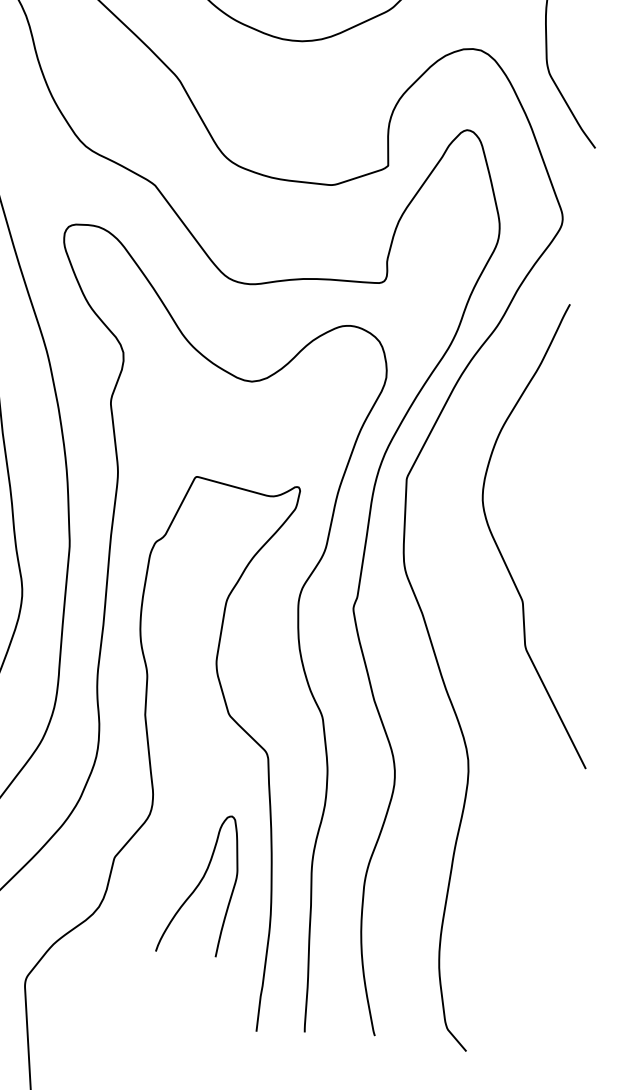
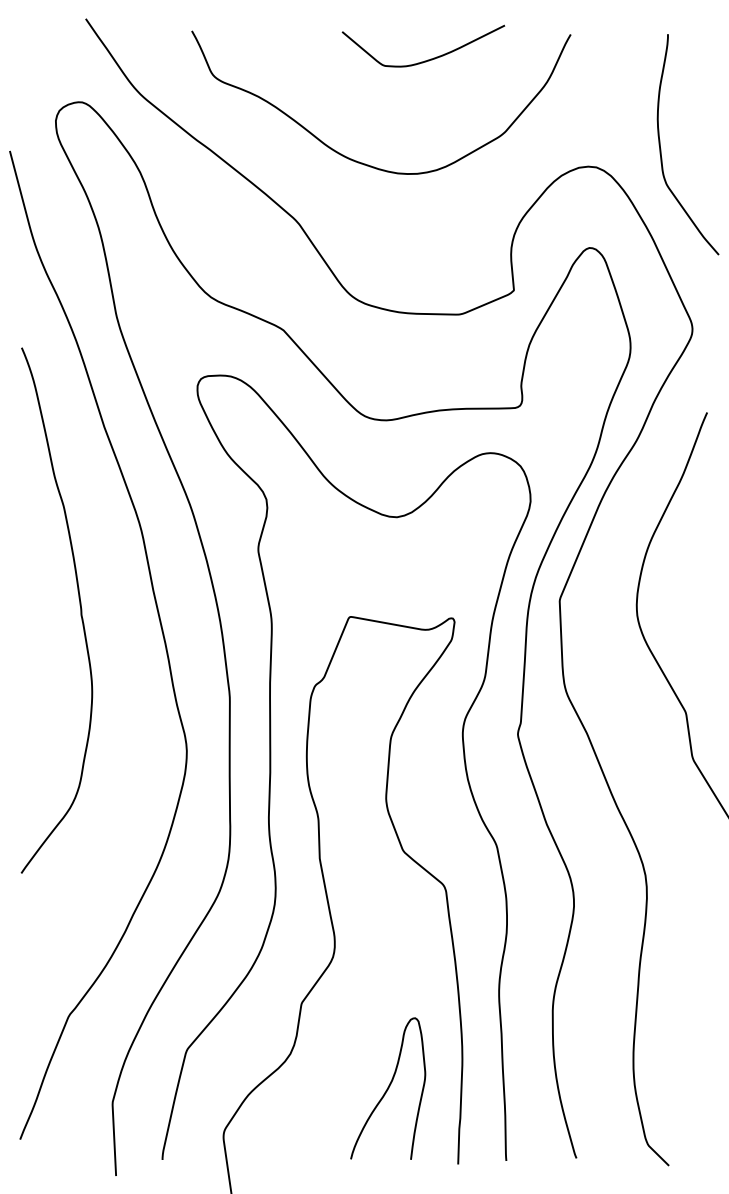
curve: (199, 884) -> (388, 1088), moved

